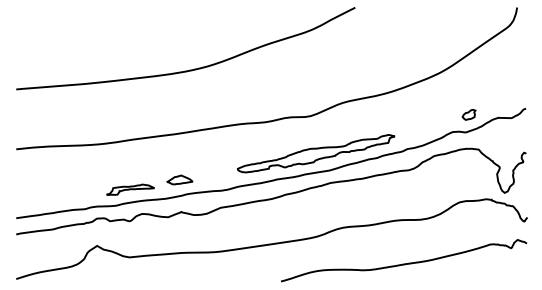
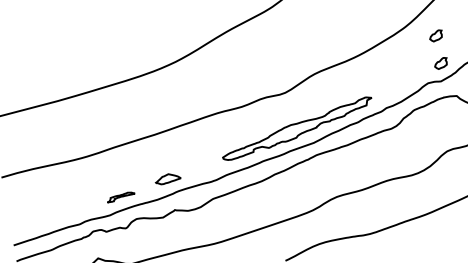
part: (468, 86) -> (435, 35), added
part: (130, 189) -> (121, 196), size x0.6

